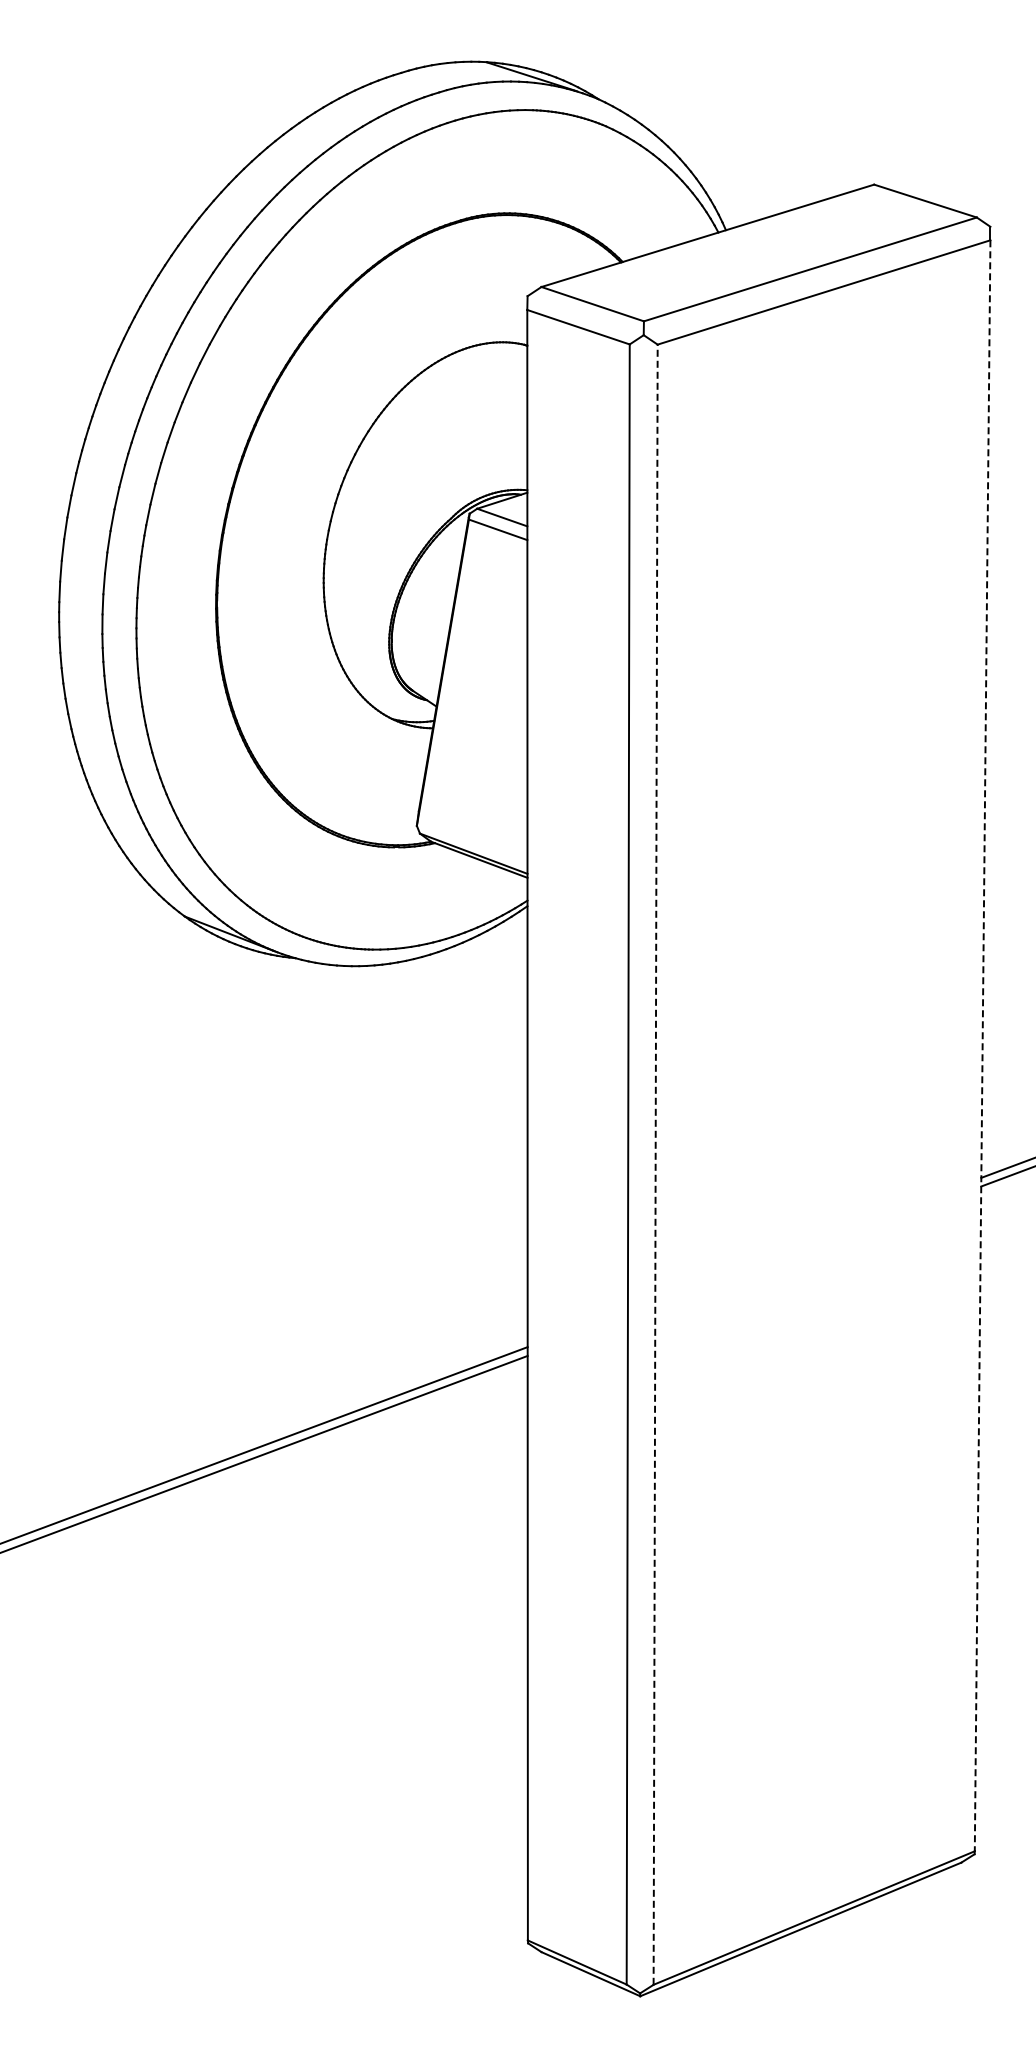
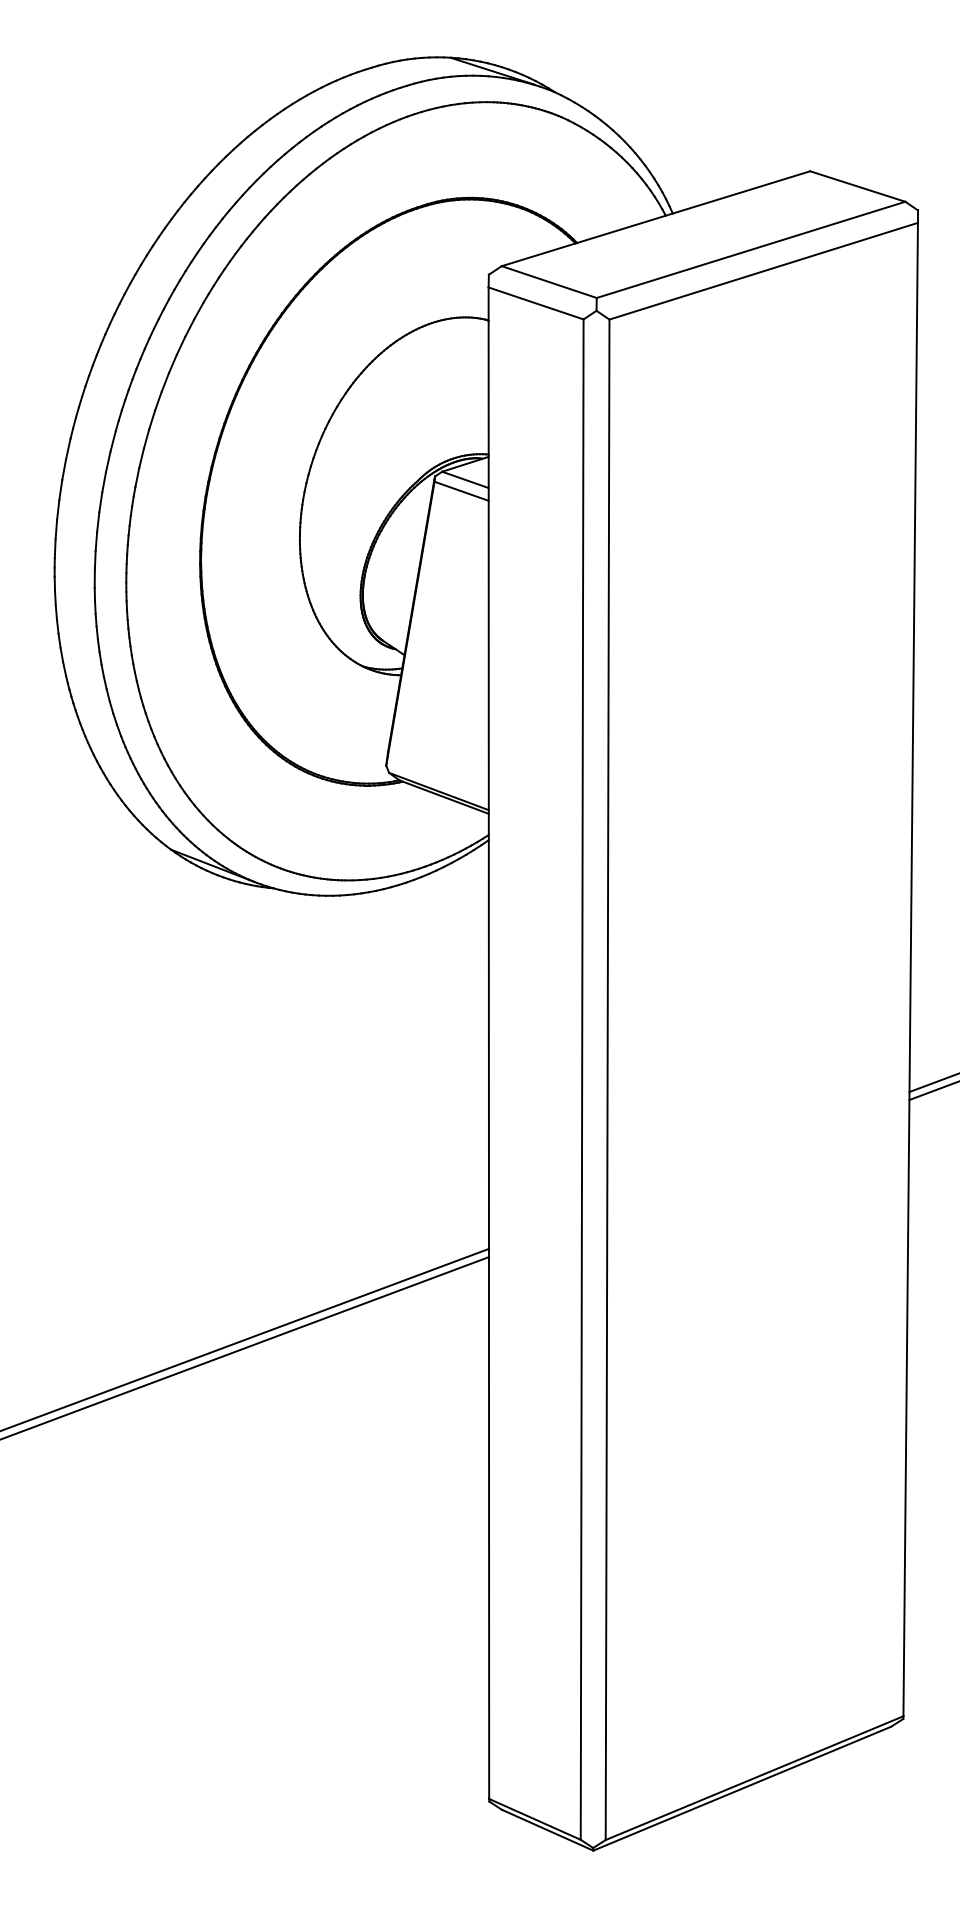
line: (982, 1045) -> (910, 969), dashed -> solid
line: (655, 1164) -> (607, 1079), dashed -> solid

